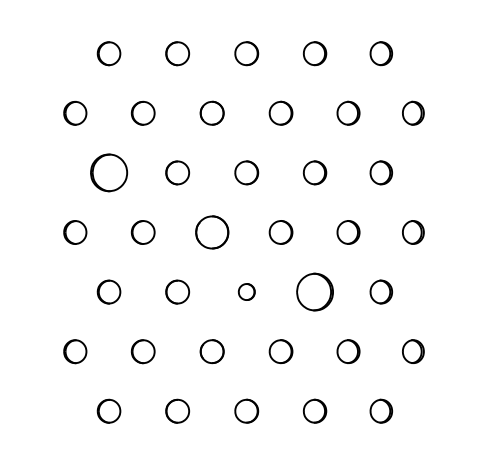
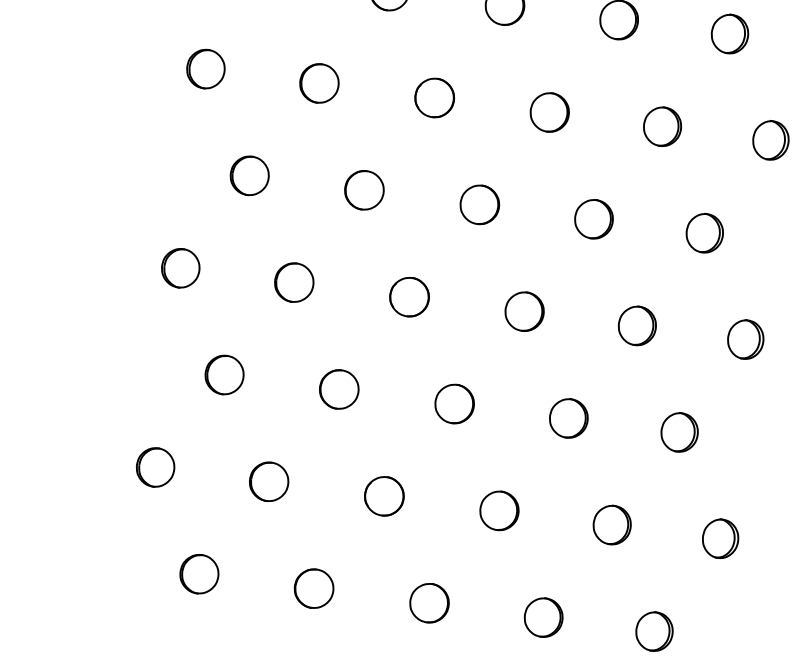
part: (108, 172) -> (248, 175), size x0.62
part: (211, 232) -> (408, 297), size x0.71
part: (246, 291) -> (454, 403), size x1.43
part: (314, 291) -> (568, 417), size x0.62

